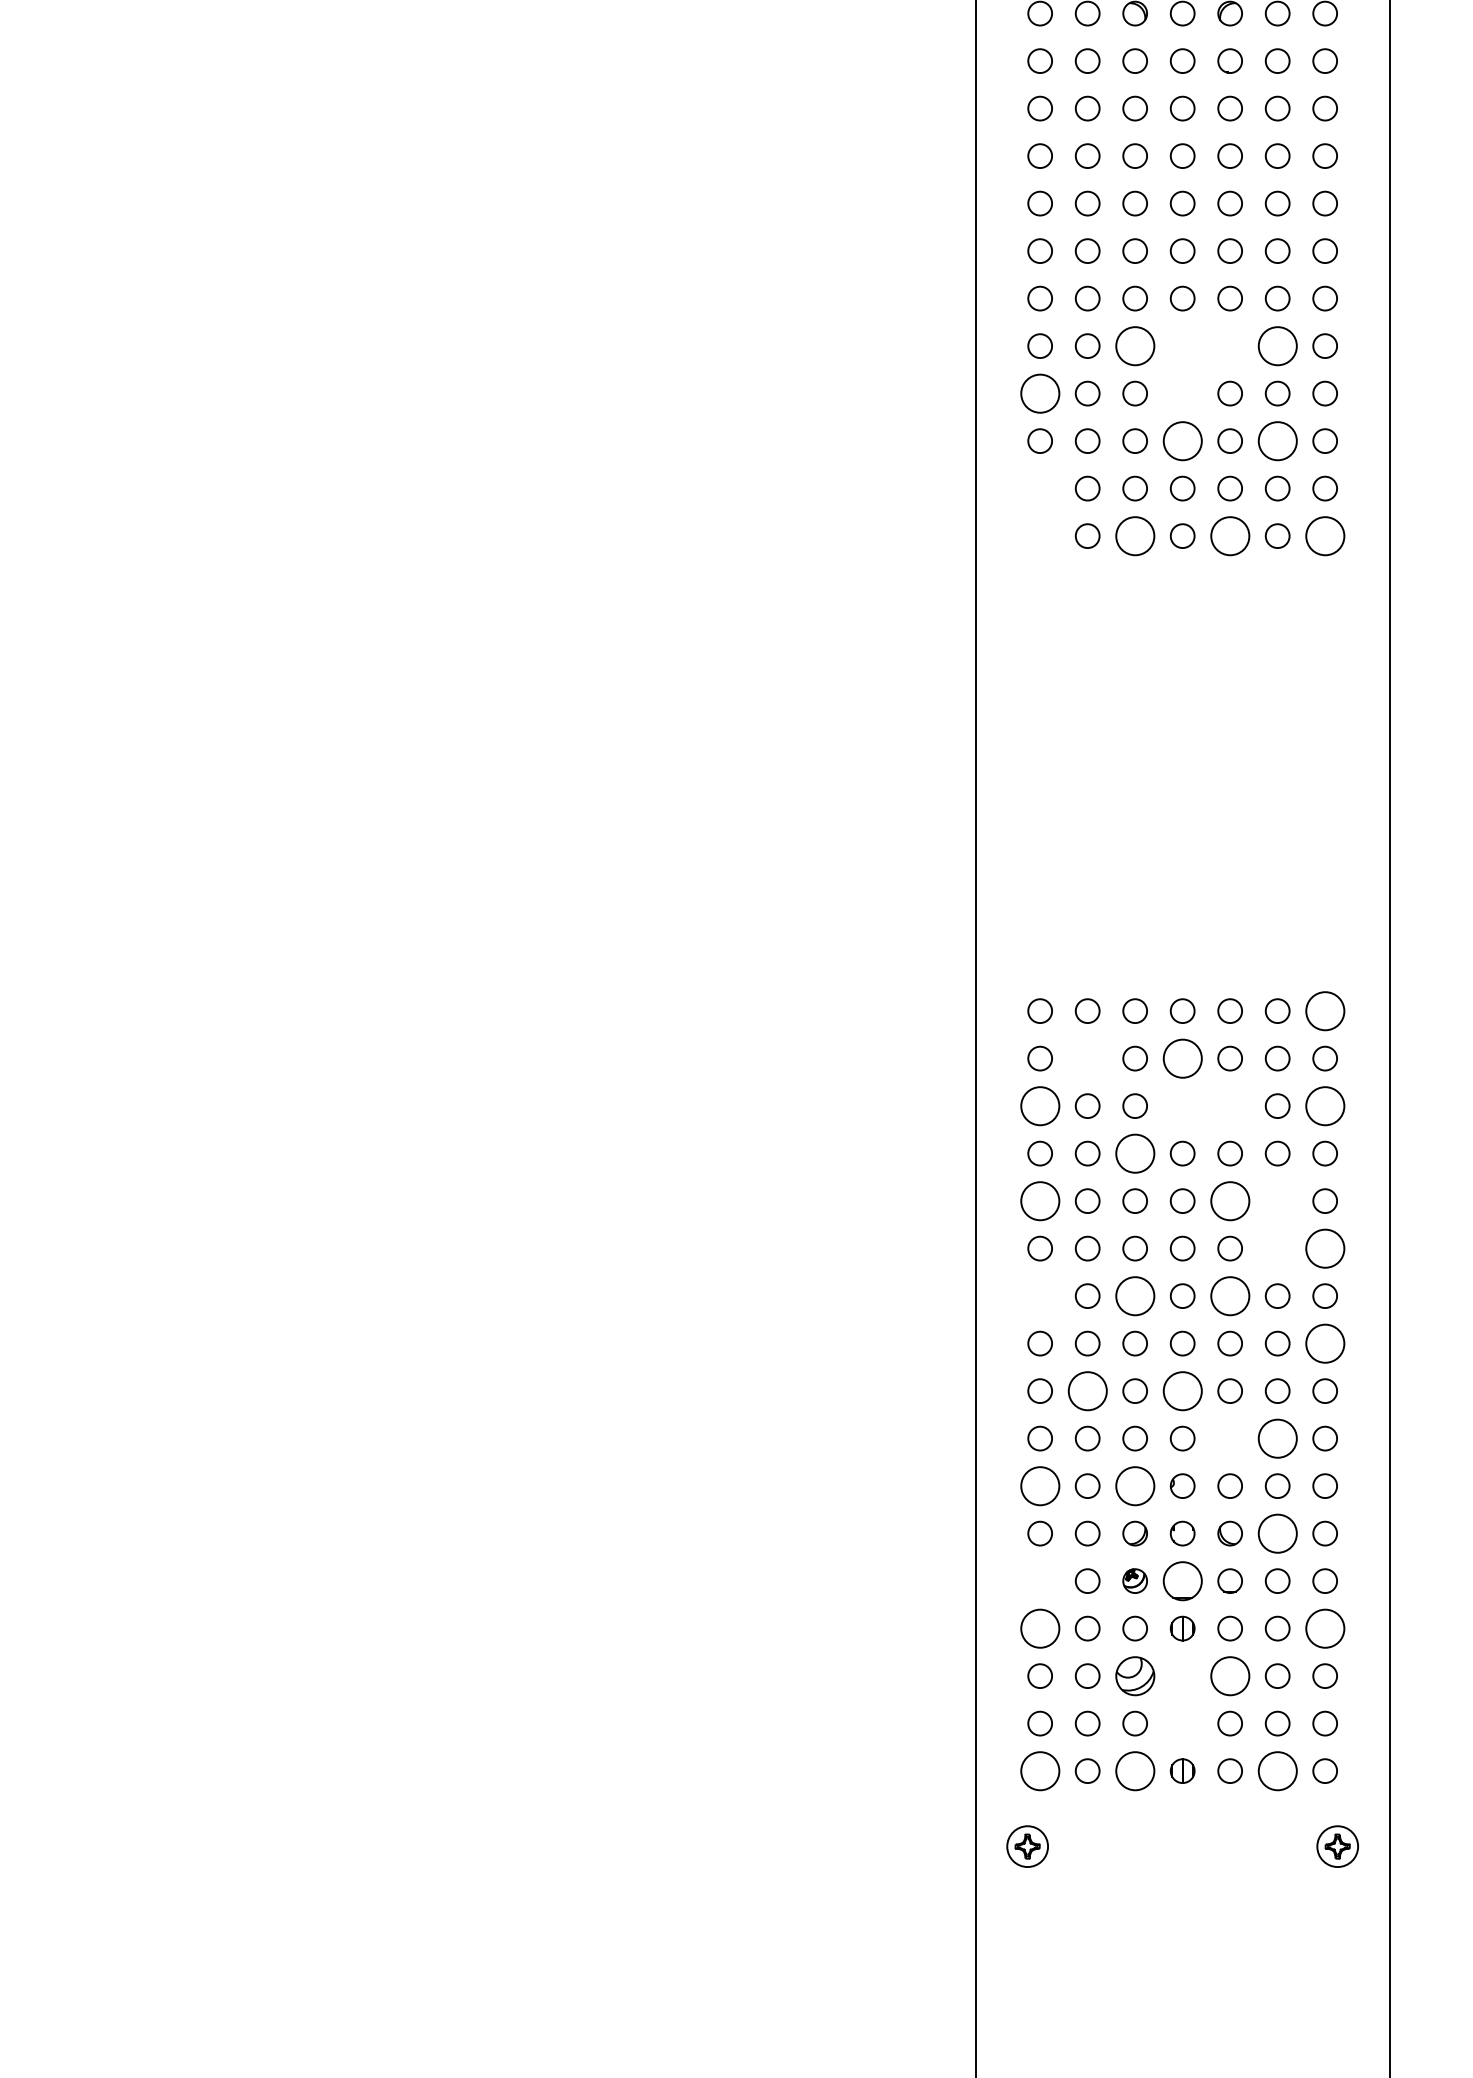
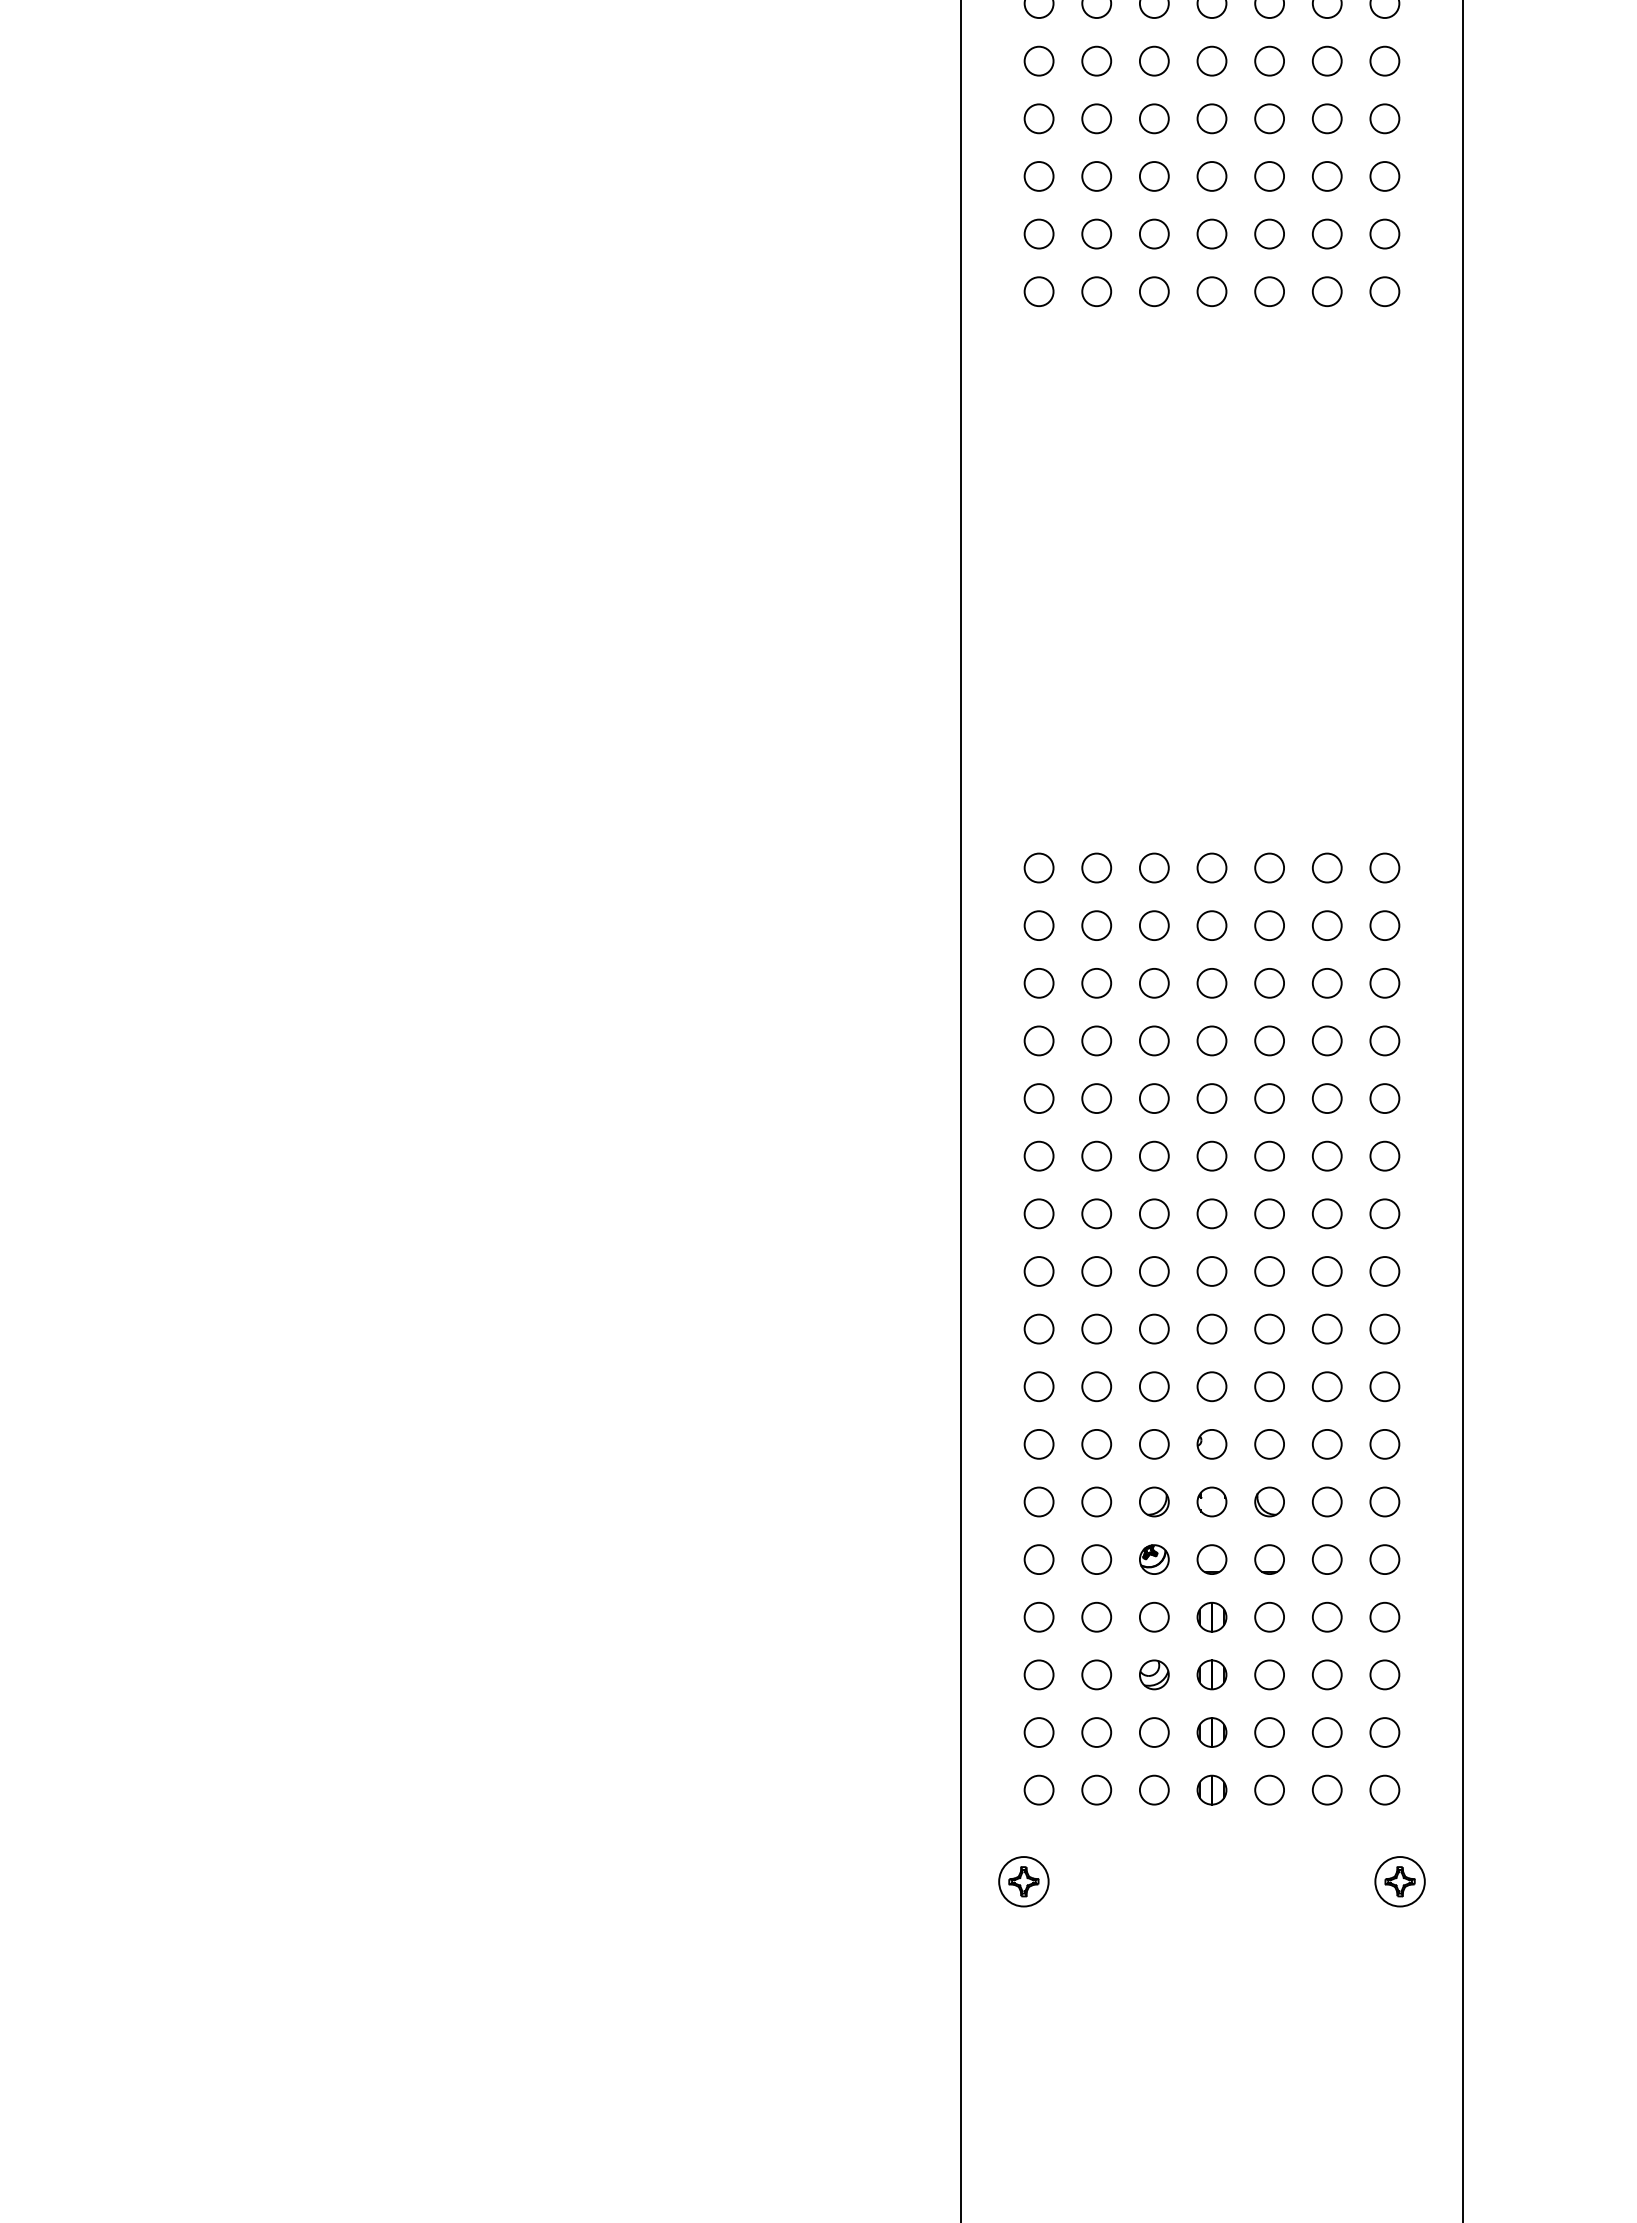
circle: (1134, 345) -> (1153, 60), size x0.62
circle: (1182, 345) -> (1211, 60), added
circle: (1229, 345) -> (1268, 60), added
circle: (1277, 345) -> (1327, 60), size x0.62
circle: (1039, 393) -> (1038, 118), size x0.62
circle: (1182, 393) -> (1211, 118), added
circle: (1182, 440) -> (1211, 175), size x0.62
circle: (1277, 440) -> (1327, 175), size x0.62
circle: (1039, 488) -> (1038, 233), added
circle: (1039, 535) -> (1038, 290), added
circle: (1134, 535) -> (1153, 290), size x0.62
circle: (1229, 535) -> (1268, 290), size x0.62
circle: (1324, 535) -> (1384, 290), size x0.62
circle: (1324, 1010) -> (1384, 867), size x0.62
circle: (1087, 1058) -> (1096, 925), added
circle: (1182, 1058) -> (1211, 925), size x0.62
circle: (1039, 1105) -> (1038, 982), size x0.62
circle: (1182, 1105) -> (1211, 982), added
circle: (1229, 1105) -> (1268, 982), added
circle: (1324, 1105) -> (1384, 982), size x0.62
circle: (1134, 1153) -> (1153, 1040), size x0.62
circle: (1039, 1200) -> (1038, 1097), size x0.62
circle: (1229, 1200) -> (1268, 1097), size x0.62
circle: (1277, 1200) -> (1327, 1097), added
circle: (1277, 1248) -> (1327, 1156), added
circle: (1324, 1248) -> (1384, 1156), size x0.62
circle: (1039, 1295) -> (1038, 1213), added
circle: (1134, 1295) -> (1153, 1213), size x0.62
circle: (1229, 1295) -> (1268, 1213), size x0.62
circle: (1324, 1343) -> (1384, 1271), size x0.62
circle: (1087, 1390) -> (1096, 1328), size x0.62
circle: (1182, 1390) -> (1211, 1328), size x0.62
circle: (1229, 1438) -> (1268, 1386), added
circle: (1277, 1438) -> (1327, 1386), size x0.62
circle: (1039, 1485) -> (1038, 1443), size x0.62
circle: (1134, 1485) -> (1153, 1443), size x0.62
circle: (1277, 1533) -> (1327, 1501), size x0.62
circle: (1039, 1580) -> (1038, 1558), added
part: (1182, 1580) -> (1211, 1558), size x0.62
circle: (1039, 1628) -> (1038, 1617), size x0.62
circle: (1324, 1628) -> (1384, 1617), size x0.62
part: (1134, 1675) -> (1153, 1674), size x0.62
part: (1182, 1675) -> (1211, 1674), added
circle: (1229, 1675) -> (1268, 1674), size x0.62
part: (1182, 1723) -> (1211, 1732), added
circle: (1039, 1770) -> (1038, 1789), size x0.62
circle: (1134, 1770) -> (1153, 1789), size x0.62
circle: (1277, 1770) -> (1327, 1789), size x0.62

